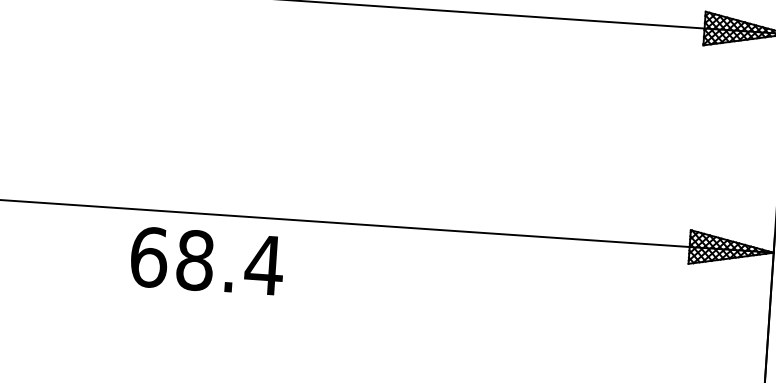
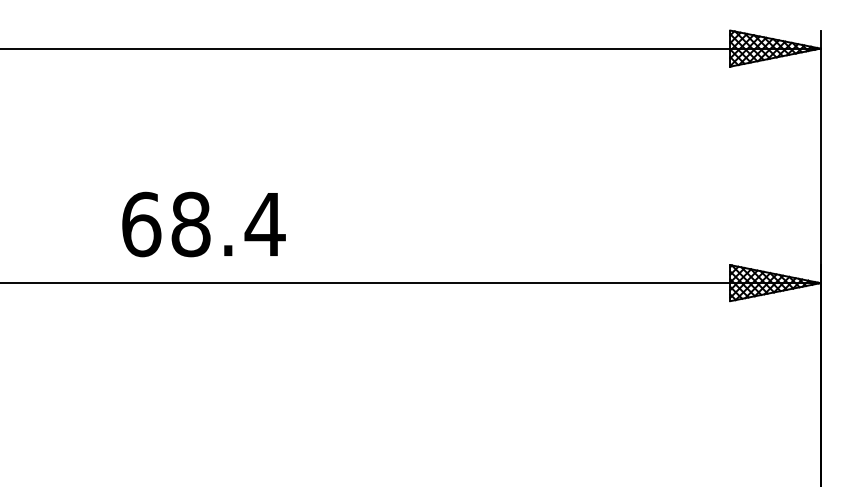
text: (206, 261) -> (203, 224), moved

